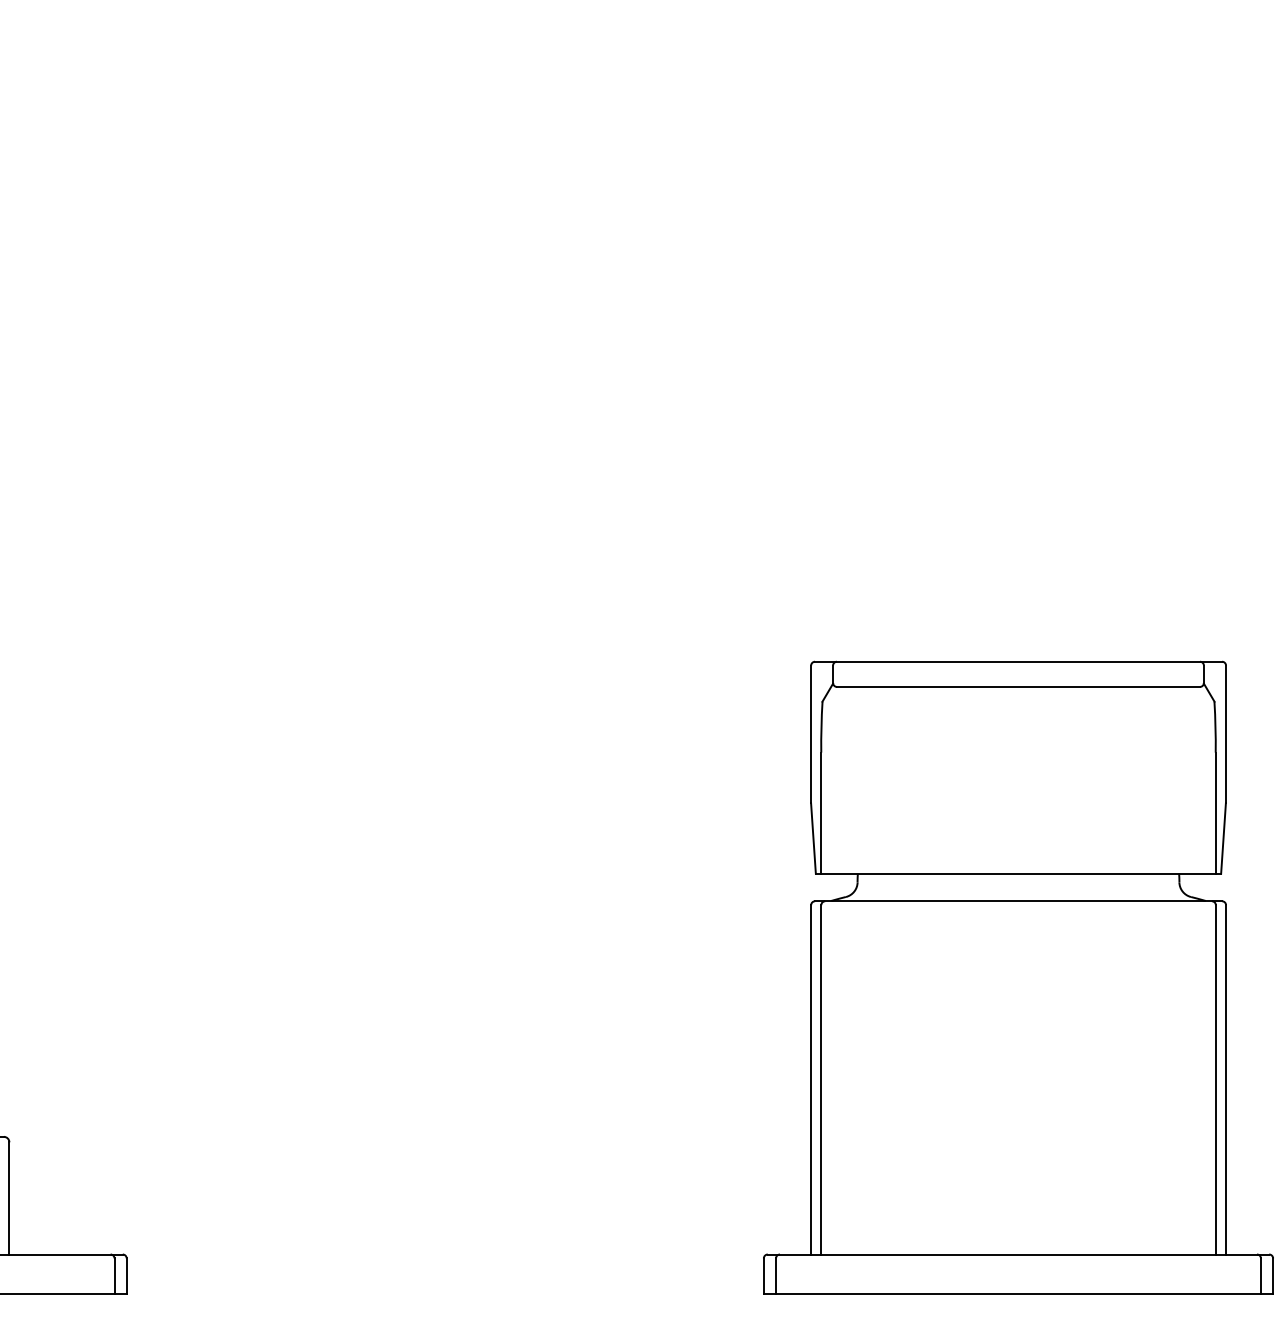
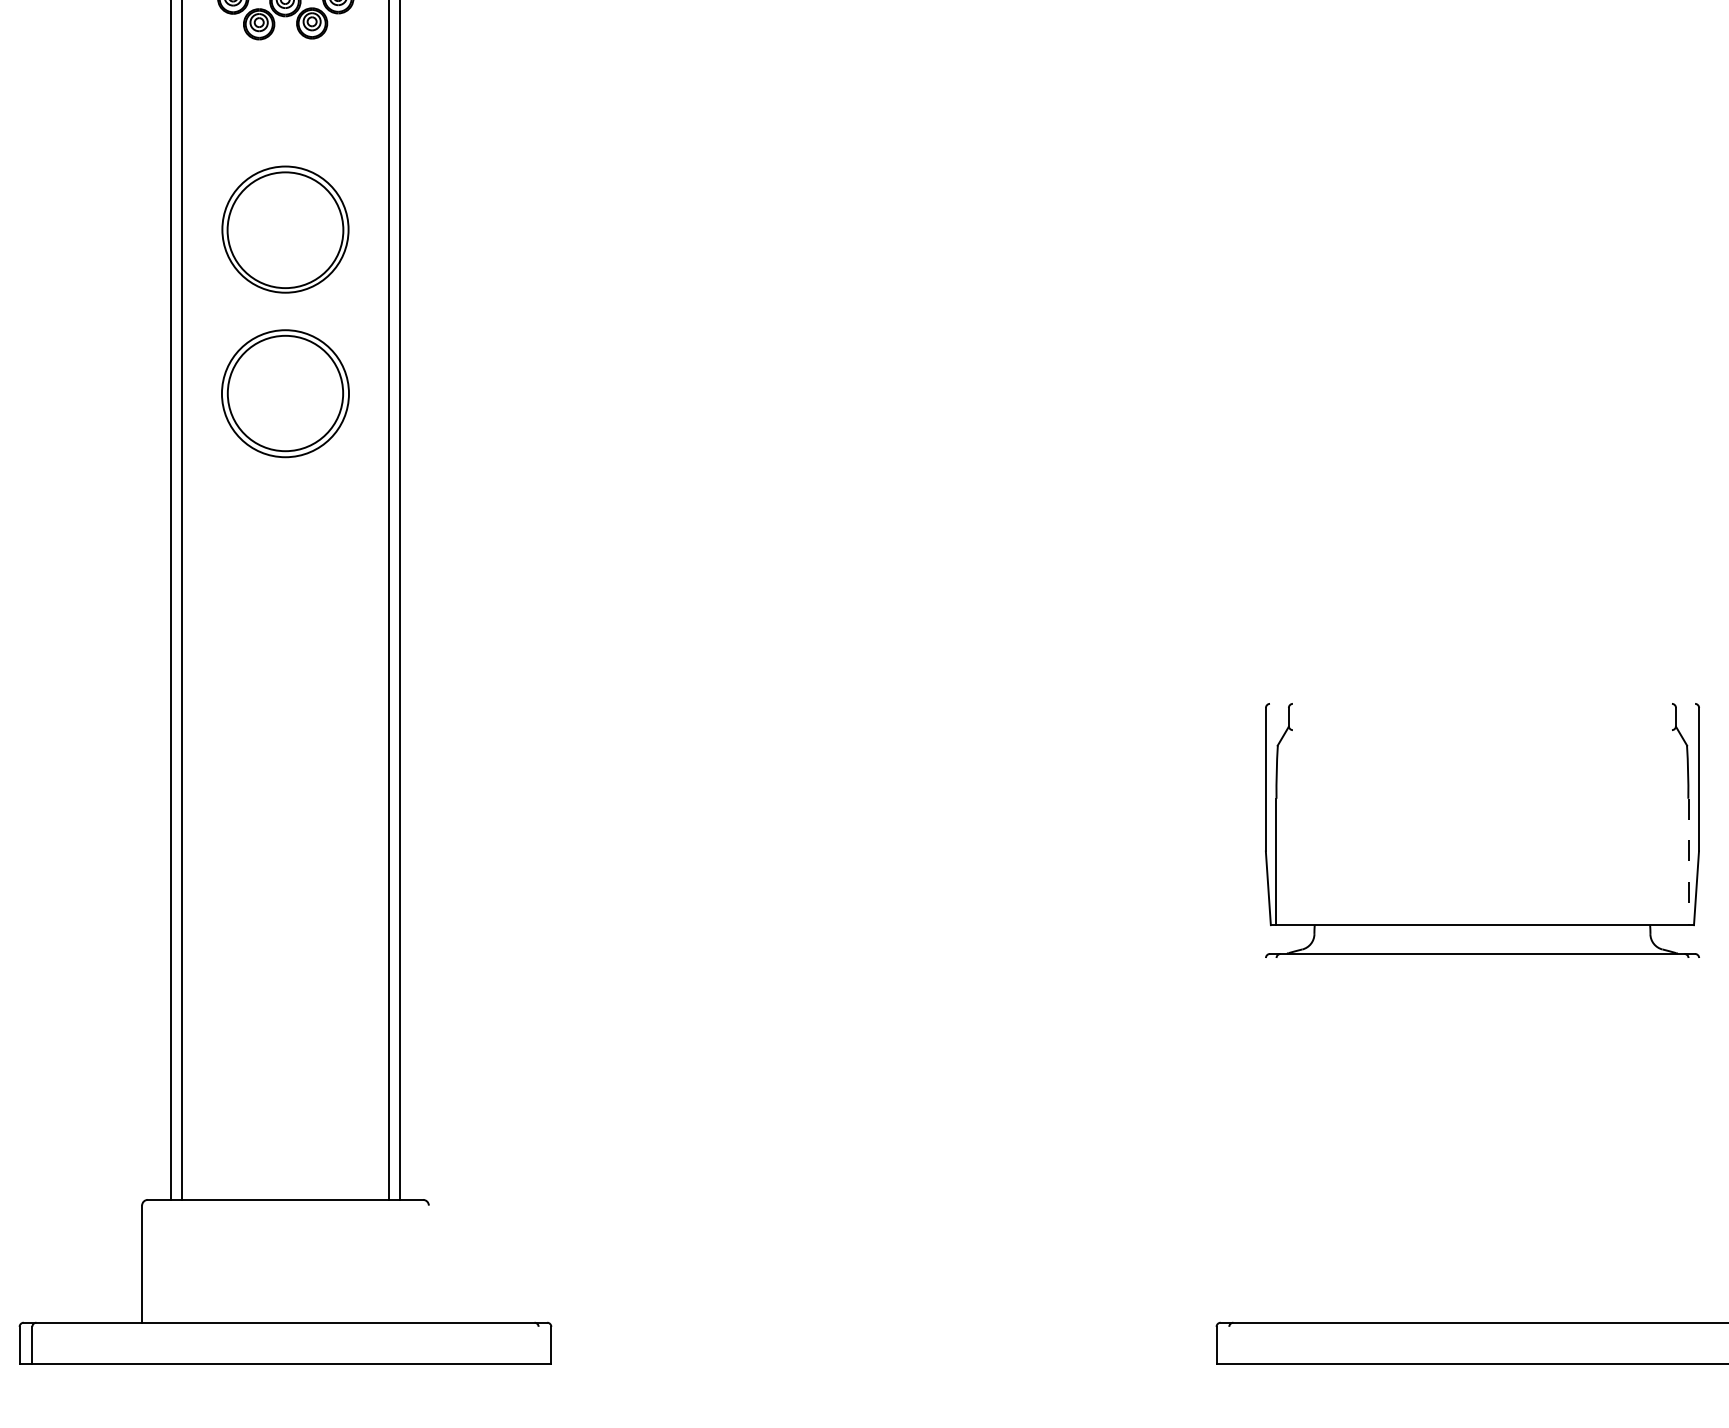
line: (1018, 661) -> (1482, 703), removed
line: (1017, 687) -> (1481, 730), removed
line: (1215, 813) -> (1688, 862), solid -> dashed
line: (810, 1079) -> (1265, 1140), removed
line: (821, 1079) -> (1276, 1140), removed
line: (1215, 1079) -> (1688, 1140), removed
line: (1226, 1079) -> (1699, 1140), removed
line: (9, 1197) -> (428, 1263), removed
line: (114, 1275) -> (538, 1344), removed
line: (776, 1275) -> (1229, 1344), removed

